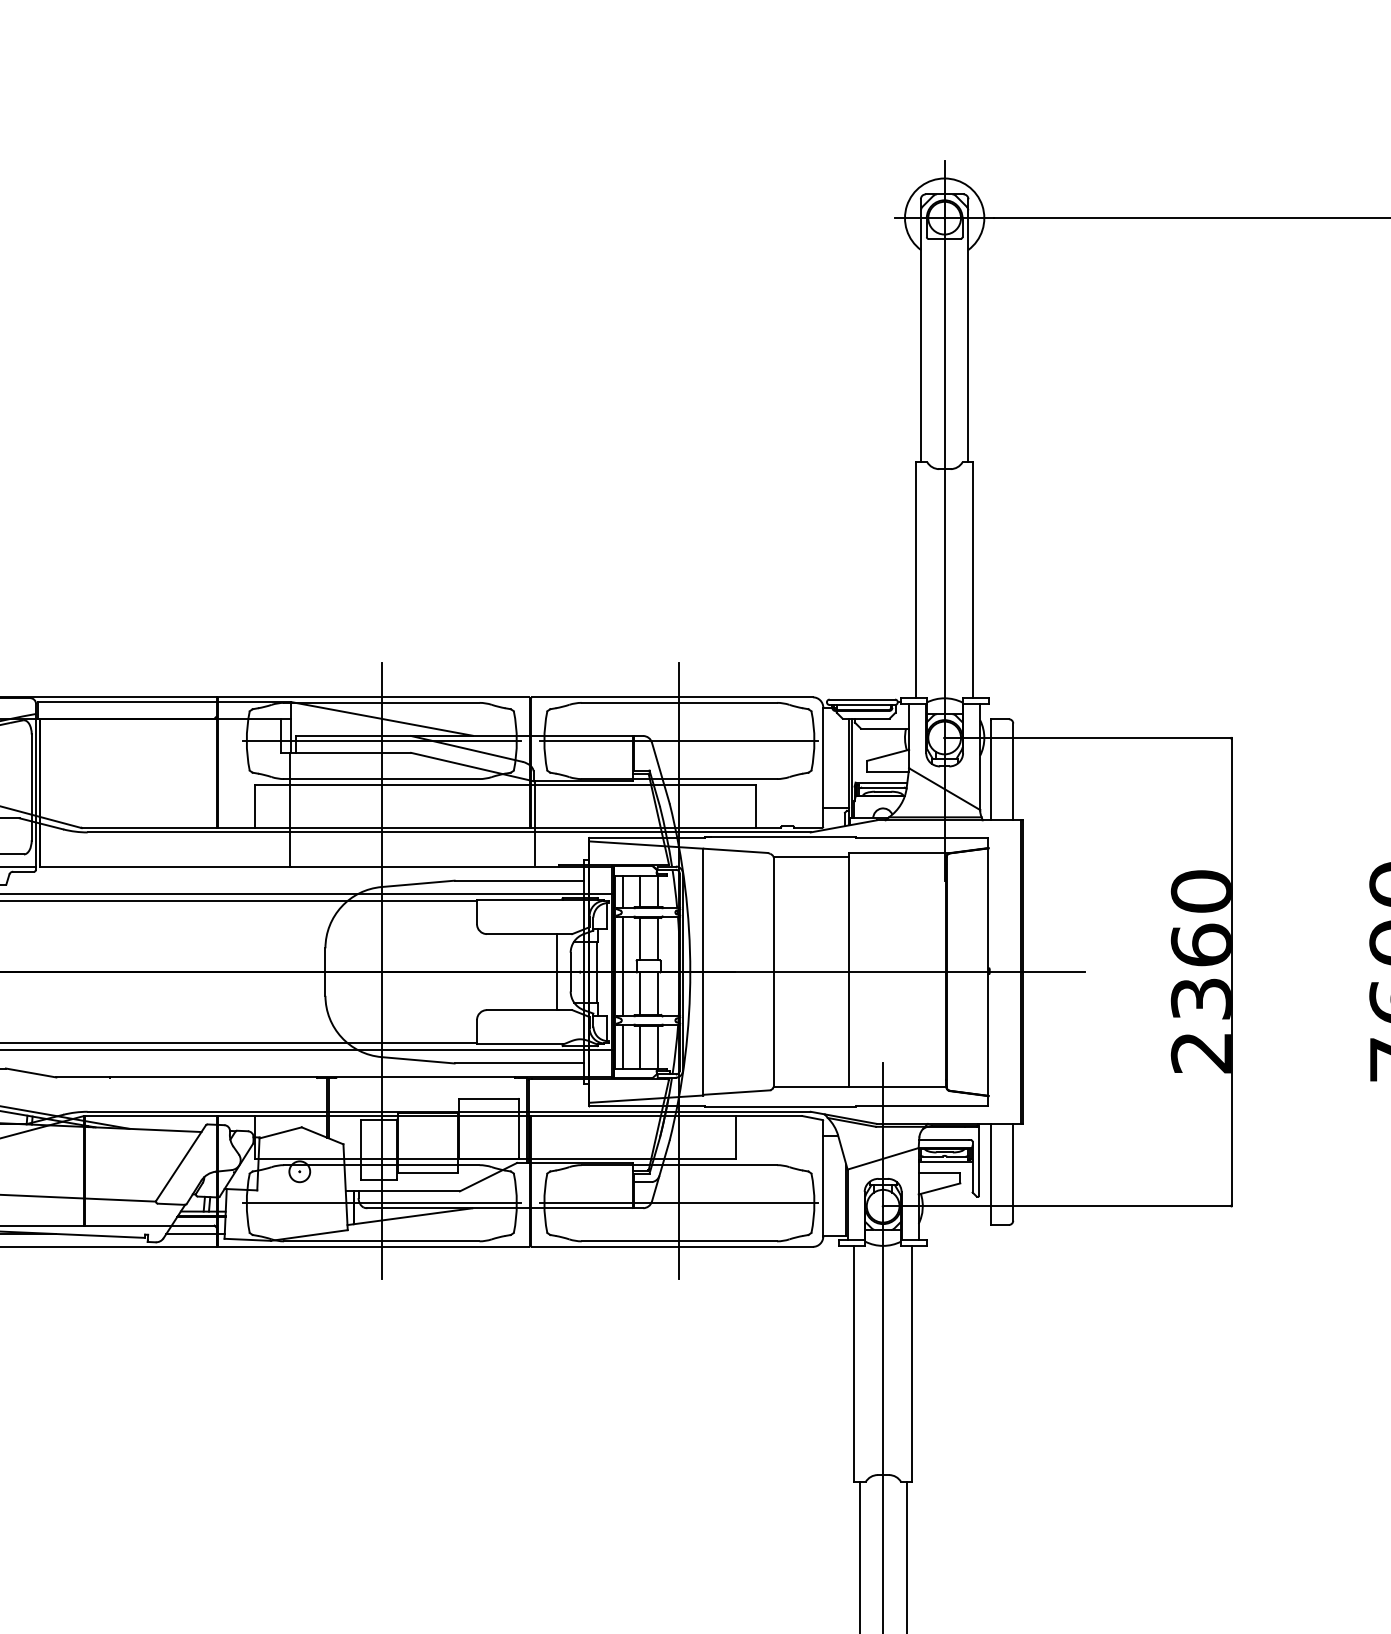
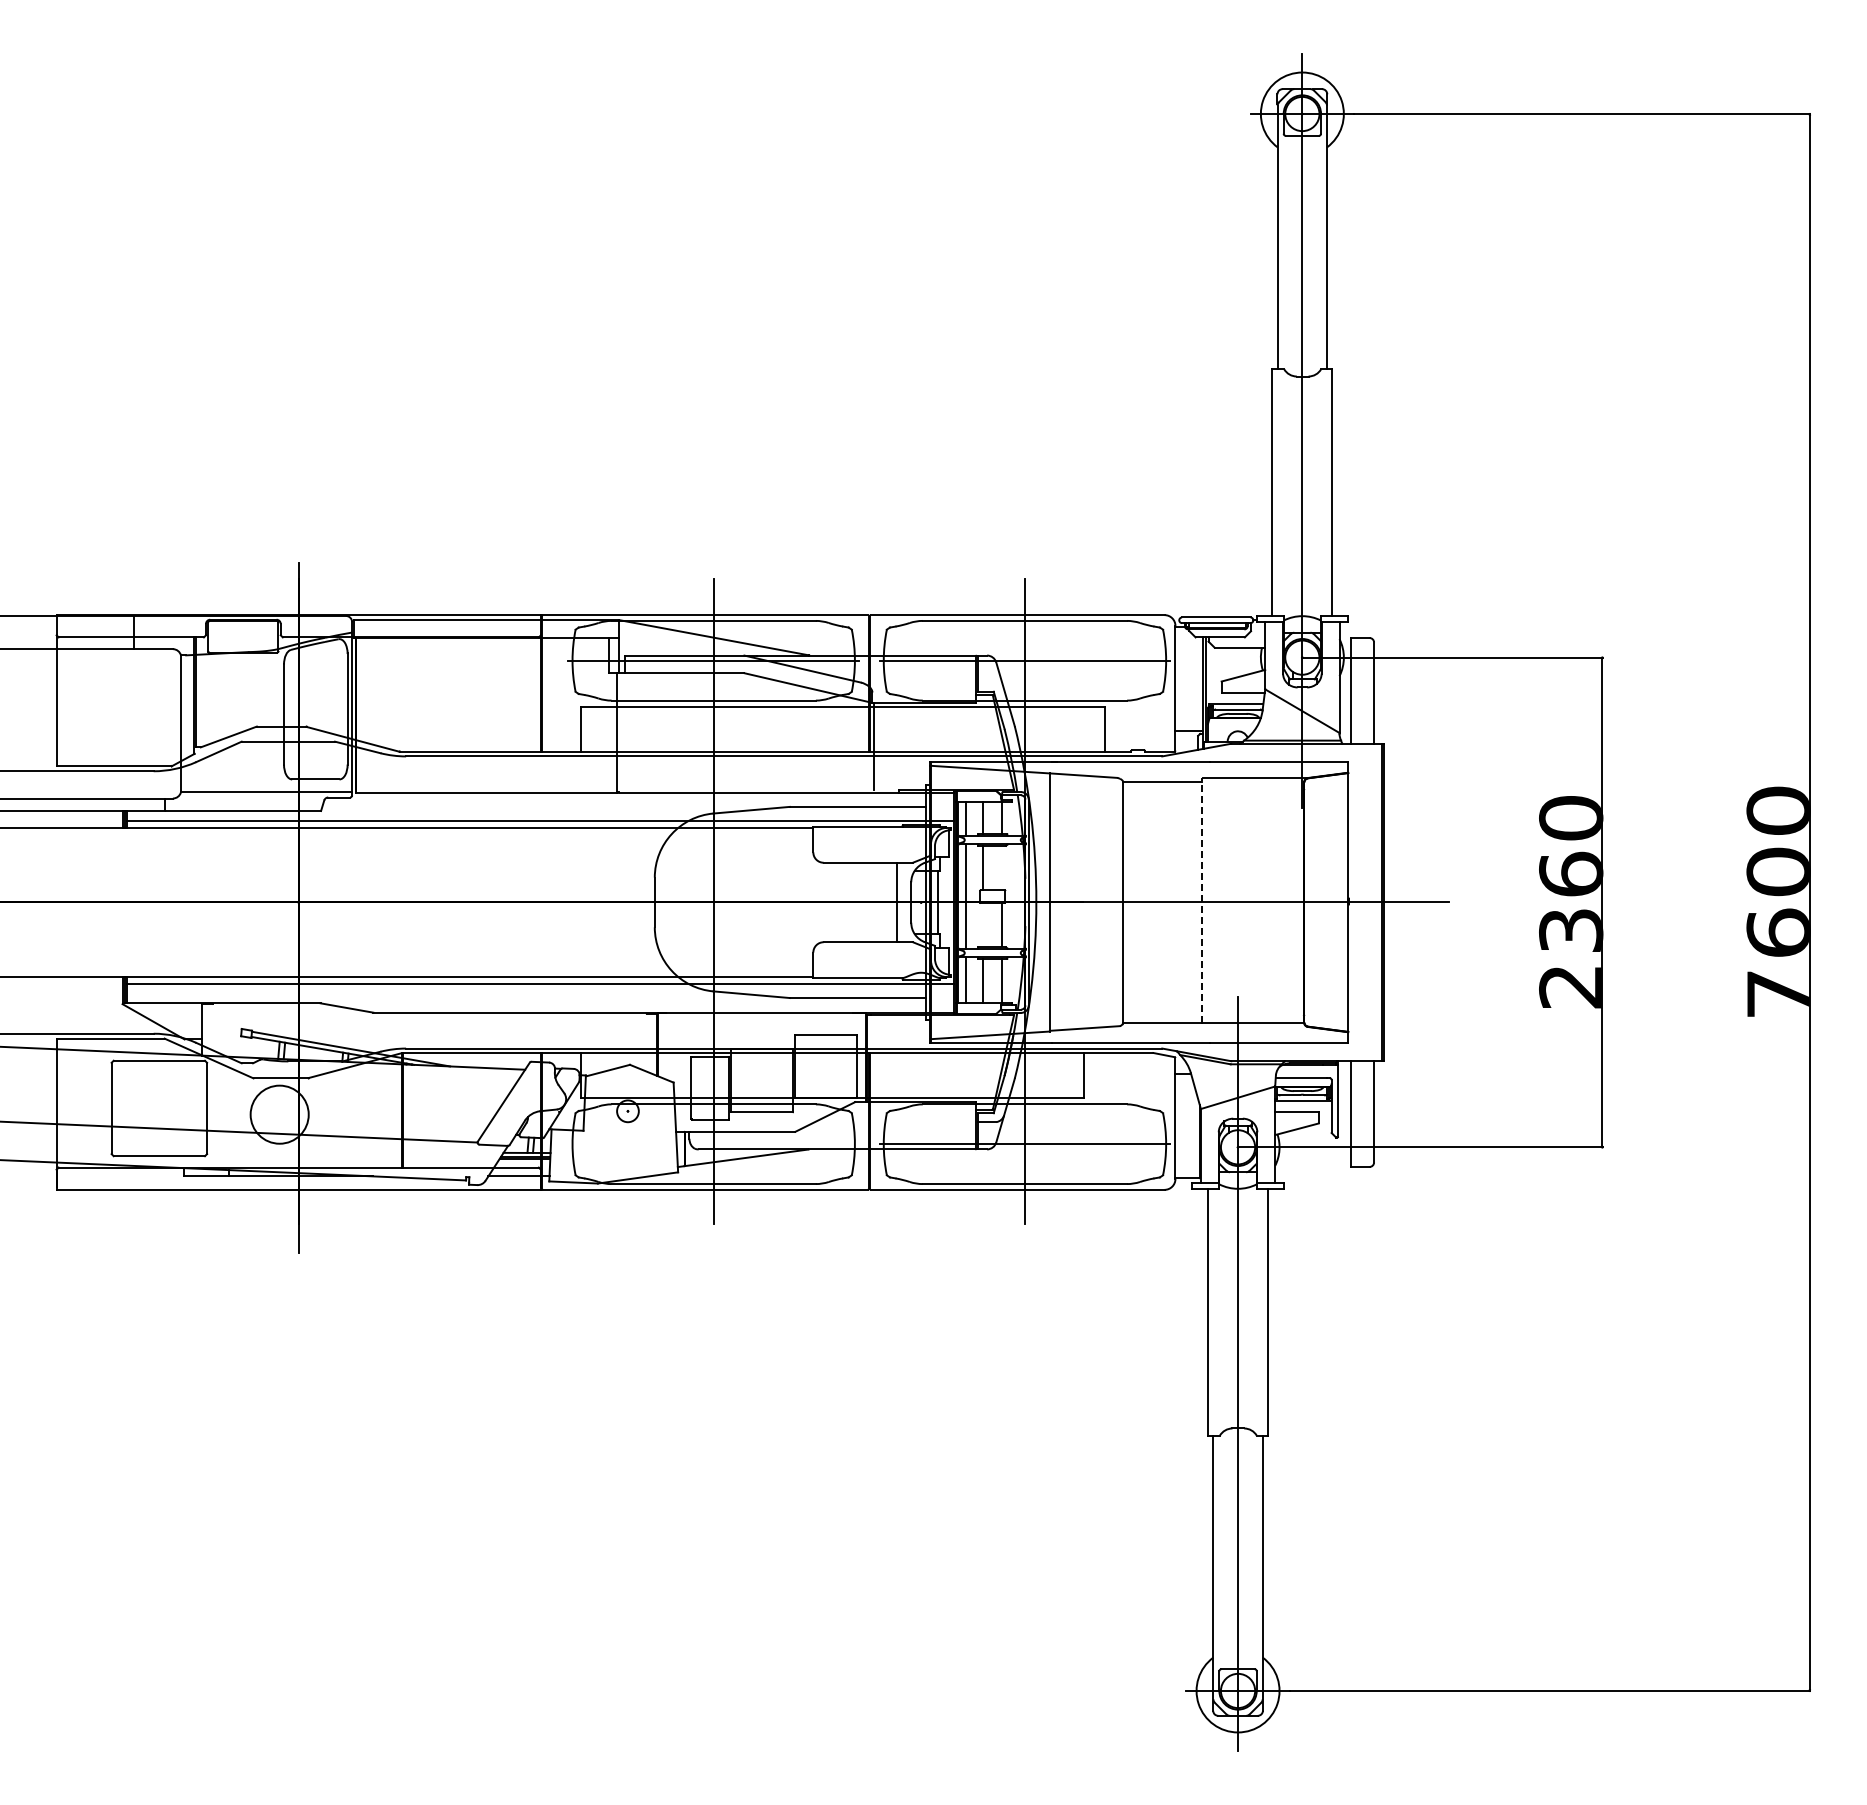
line: (657, 938) -> (1002, 867), removed
line: (849, 969) -> (1202, 899), solid -> dashed
line: (639, 992) -> (983, 923), removed
line: (381, 1203) -> (713, 1144), removed

